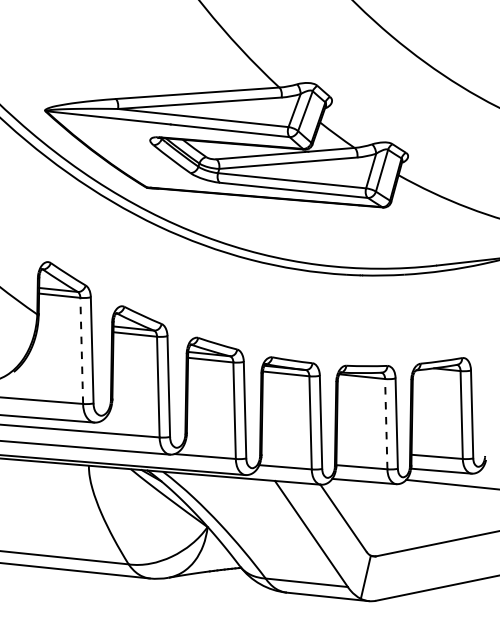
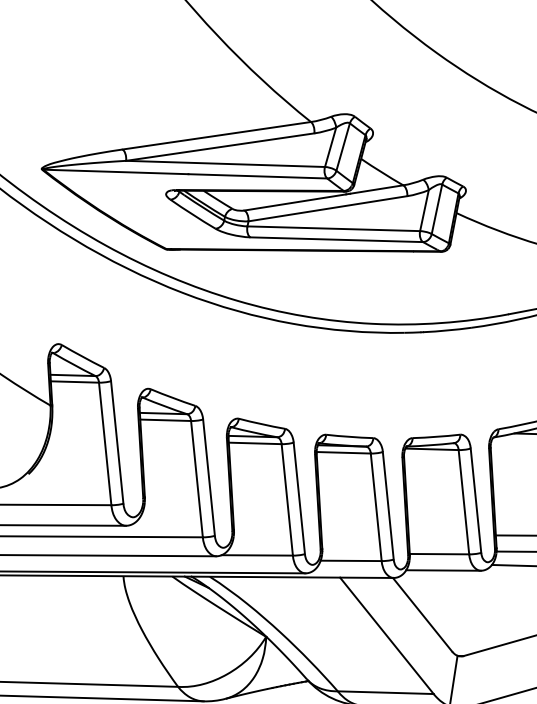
line: (81, 350) -> (104, 443), dashed -> solid
line: (386, 423) -> (464, 501), dashed -> solid

